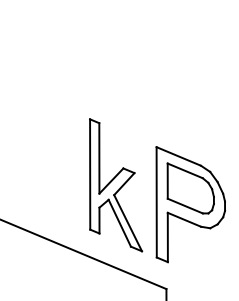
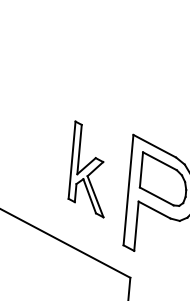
part: (116, 185) -> (89, 169), size x0.7

